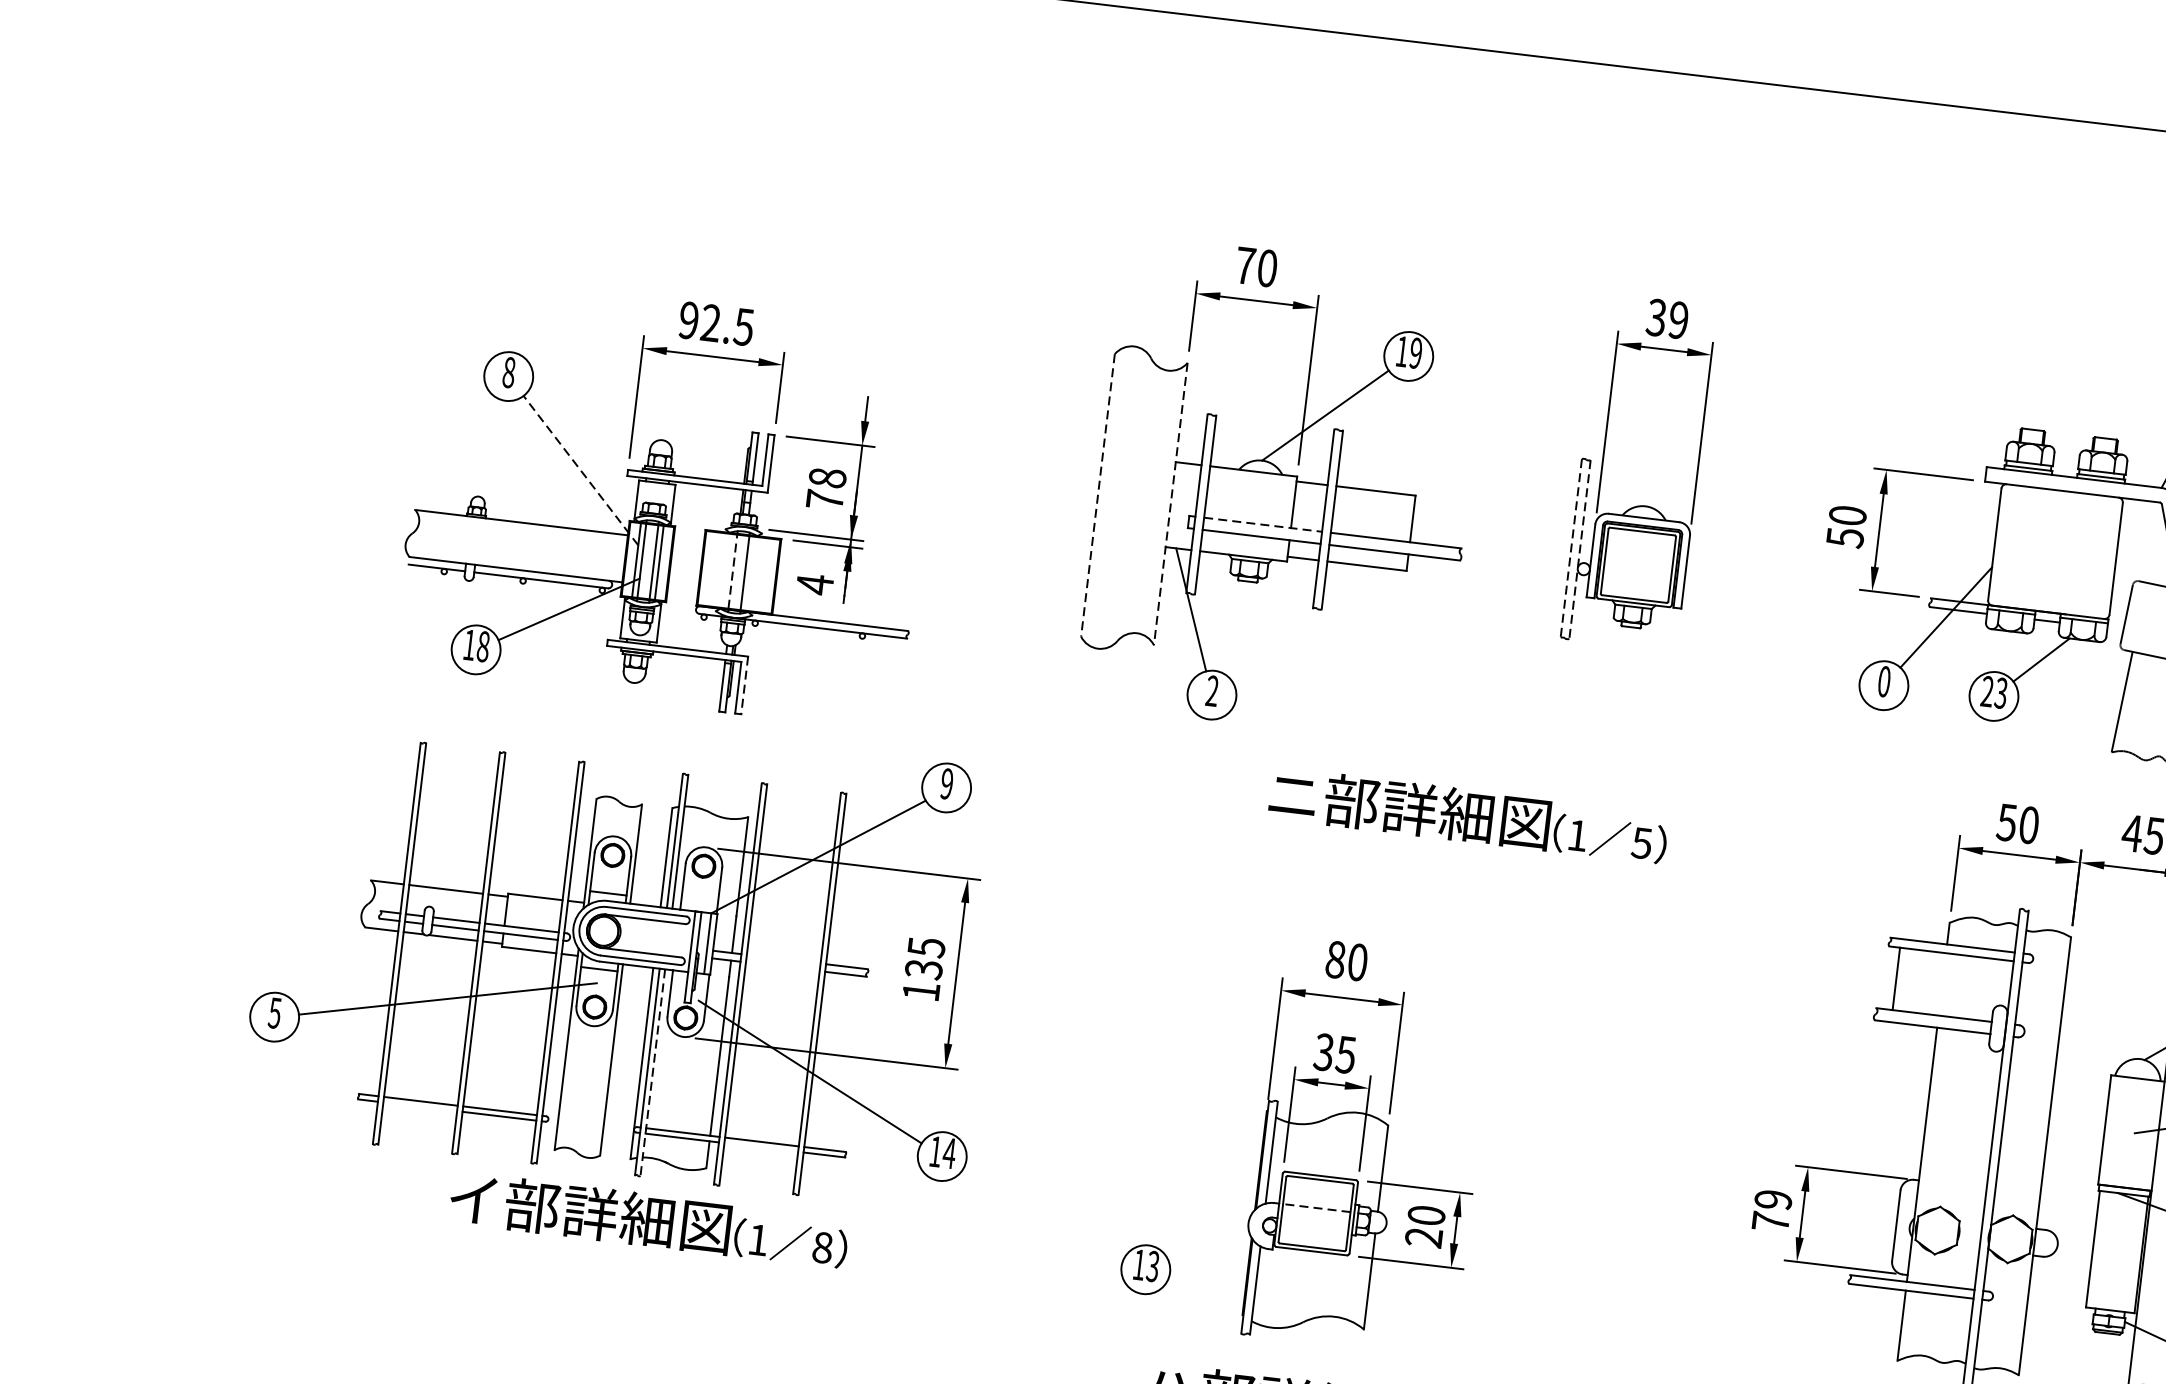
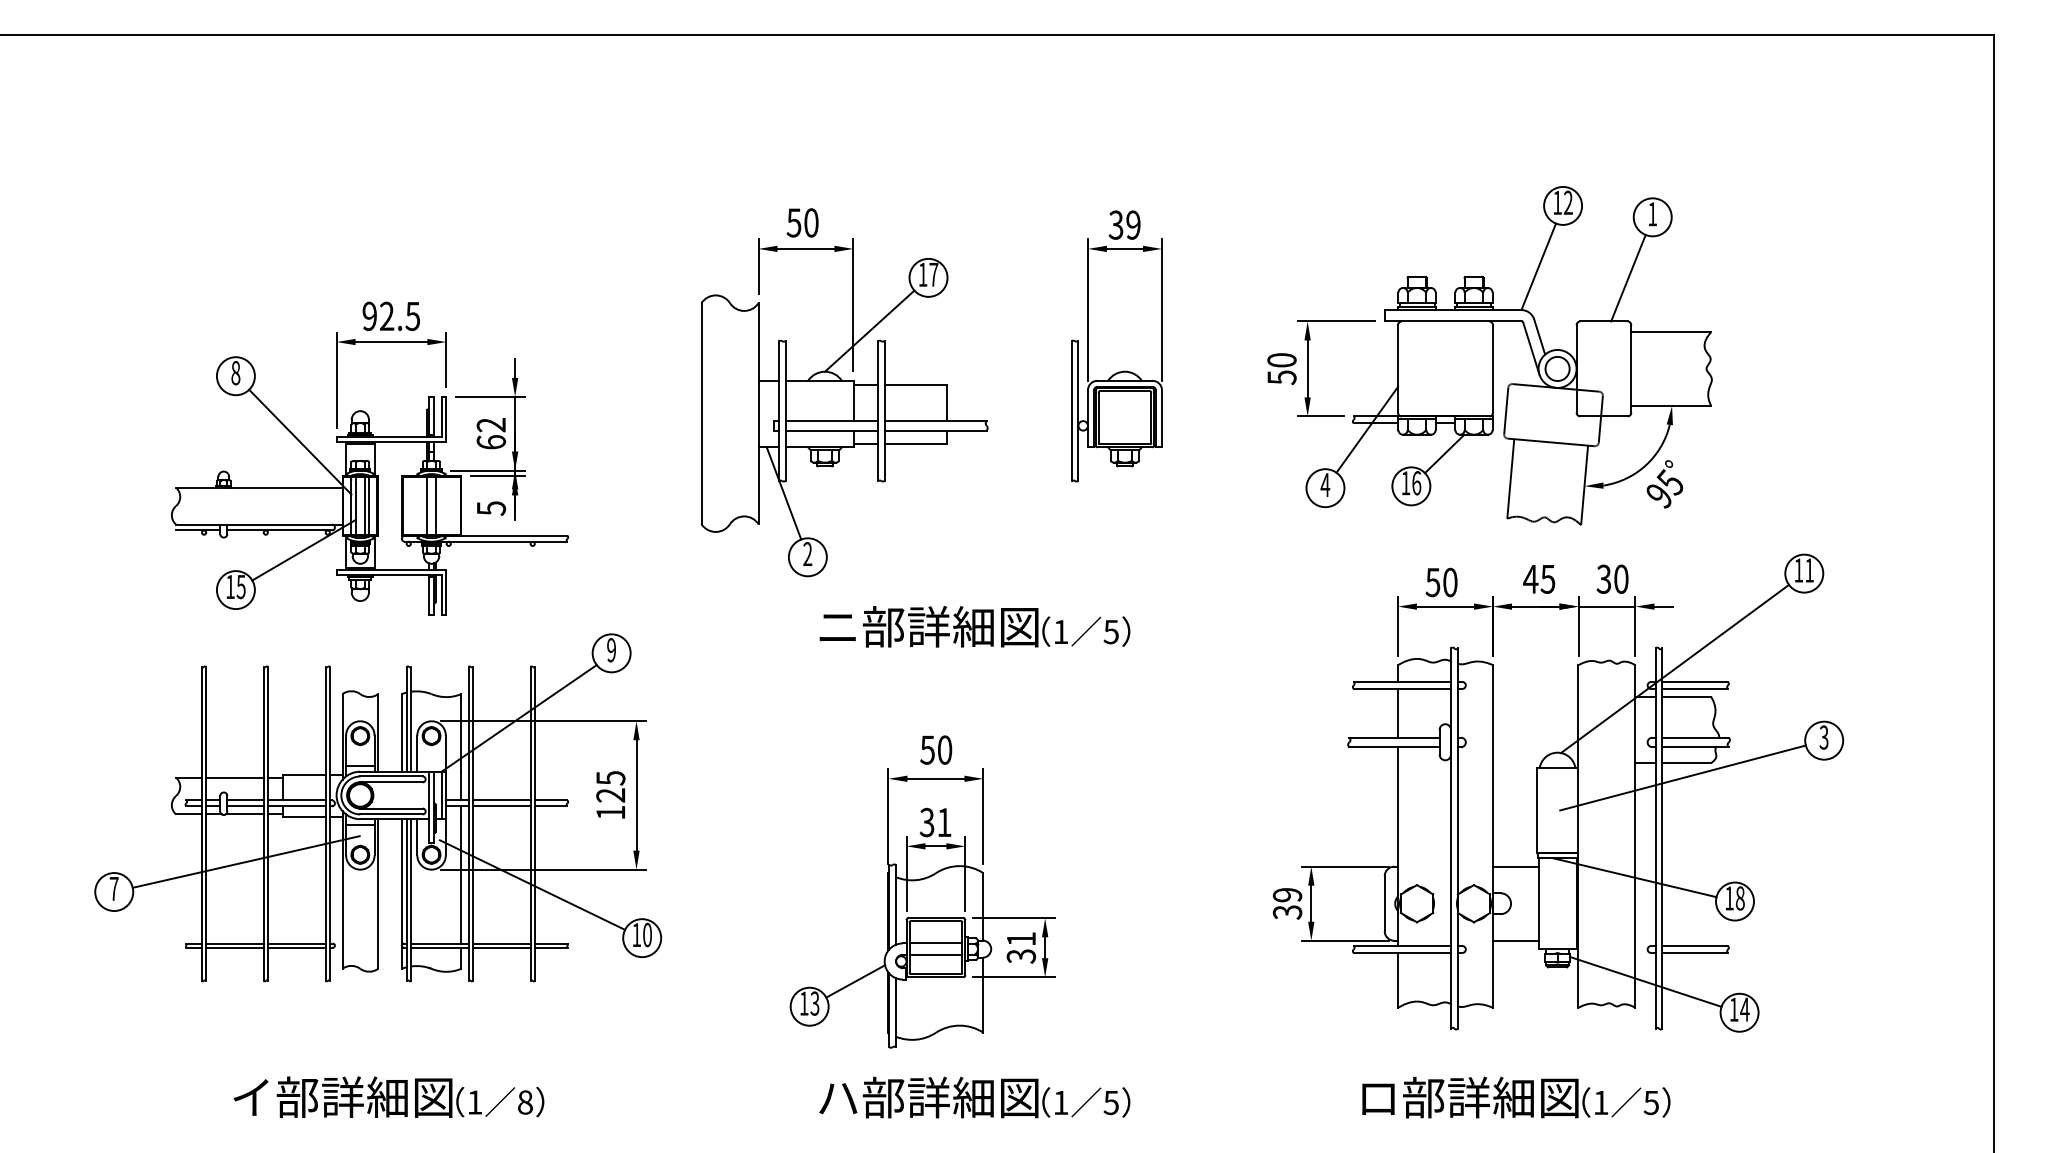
text: (1244, 265) -> (793, 222), 70 -> 50
text: (1415, 352) -> (933, 274), 19 -> 17
line: (580, 469) -> (299, 441), dashed -> solid
text: (826, 488) -> (491, 433), 78 -> 62
line: (1097, 495) -> (701, 413), dashed -> solid
line: (1170, 503) -> (758, 413), dashed -> solid
line: (1264, 525) -> (832, 421), dashed -> solid
line: (1571, 549) -> (1071, 411), dashed -> solid
line: (1580, 550) -> (1078, 411), dashed -> solid
line: (732, 572) -> (426, 506), dashed -> solid
text: (815, 584) -> (491, 508), 4 -> 5
text: (482, 646) -> (240, 586), 18 -> 15
text: (1884, 680) -> (1325, 484), 0 -> 4
line: (744, 685) -> (446, 592), dashed -> solid
text: (1994, 692) -> (1411, 483), 23 -> 16
text: (1468, 815) -> (974, 626), moved
text: (1335, 958) -> (927, 749), 80 -> 50
line: (783, 959) -> (501, 800), added
line: (782, 966) -> (501, 806), added
text: (923, 969) -> (610, 795), 135 -> 125
line: (1897, 977) -> (1398, 712), moved
text: (274, 1013) -> (113, 889), 5 -> 7
text: (1346, 1054) -> (944, 822), 35 -> 31
line: (653, 1073) -> (411, 900), dashed -> solid
line: (419, 1106) -> (234, 947), added
line: (761, 1147) -> (501, 947), added
text: (949, 1152) -> (647, 934), 14 -> 10
line: (2069, 1198) -> (1515, 866), added
line: (1316, 1208) -> (935, 943), dashed -> solid
text: (648, 1219) -> (388, 1096), moved
line: (1314, 1222) -> (935, 954), added
text: (1770, 1222) -> (1287, 912), 79 -> 39
text: (1425, 1226) -> (1021, 947), 20 -> 31
line: (1208, 1244) -> (855, 981), added
line: (2057, 1292) -> (1515, 940), added

